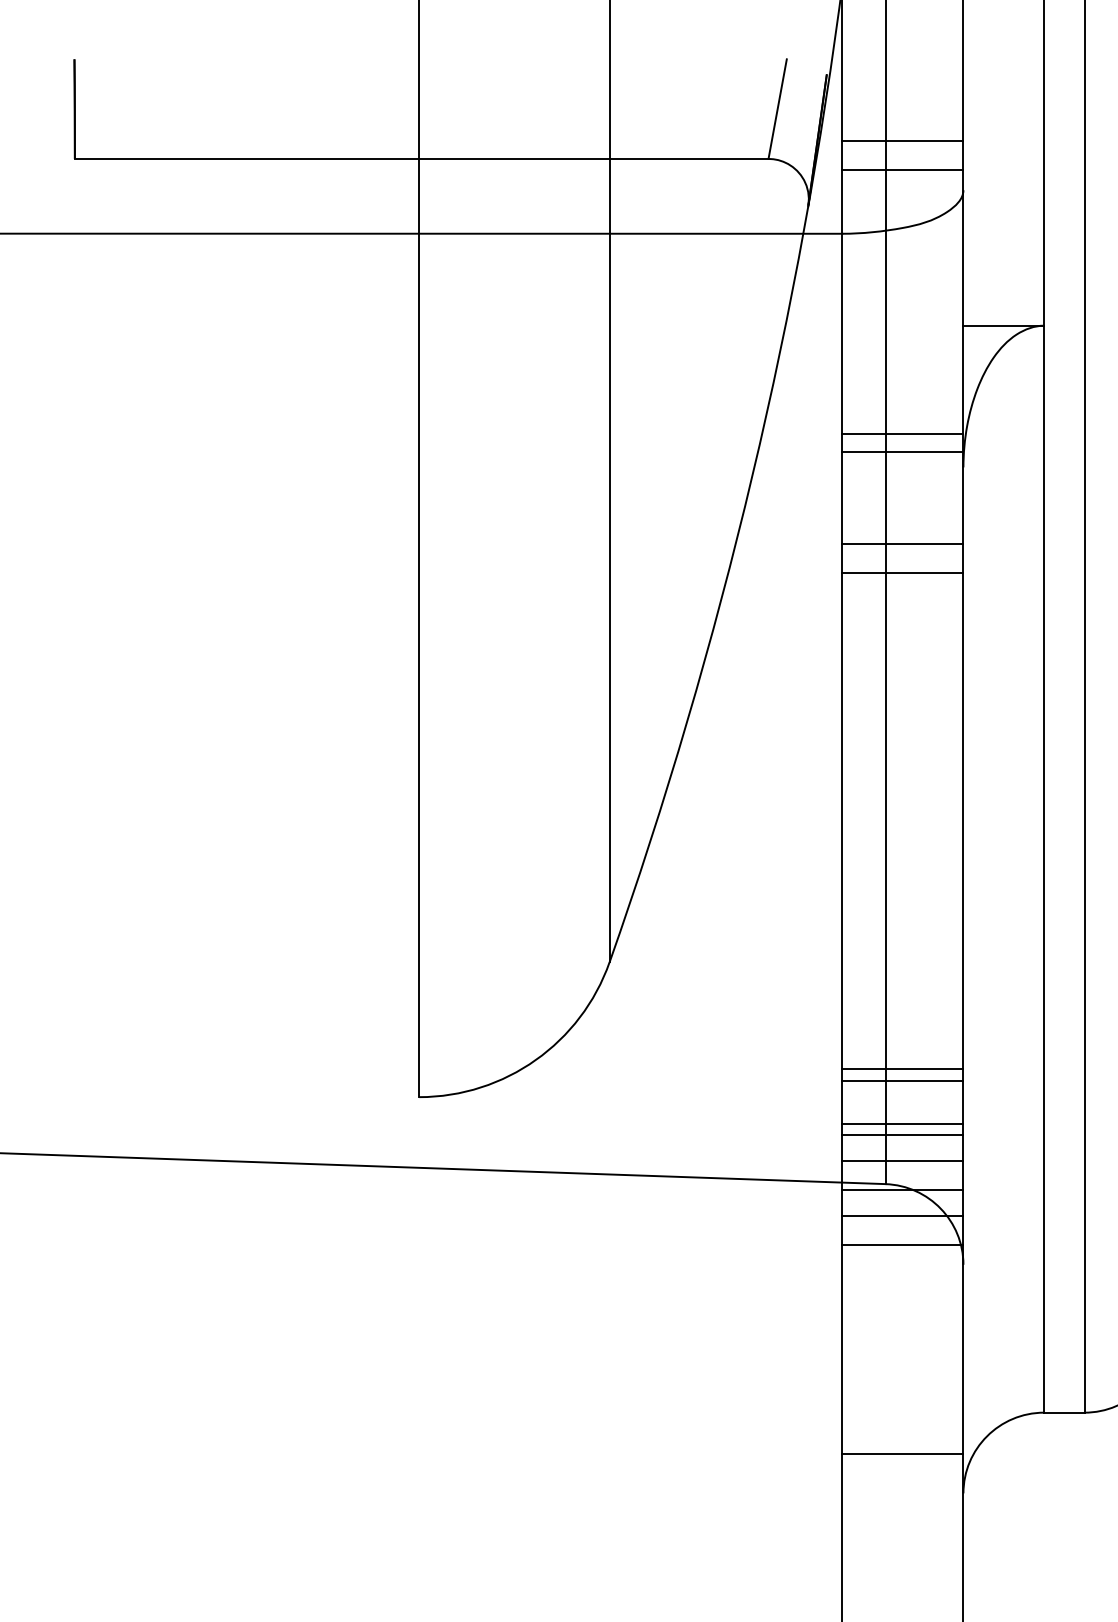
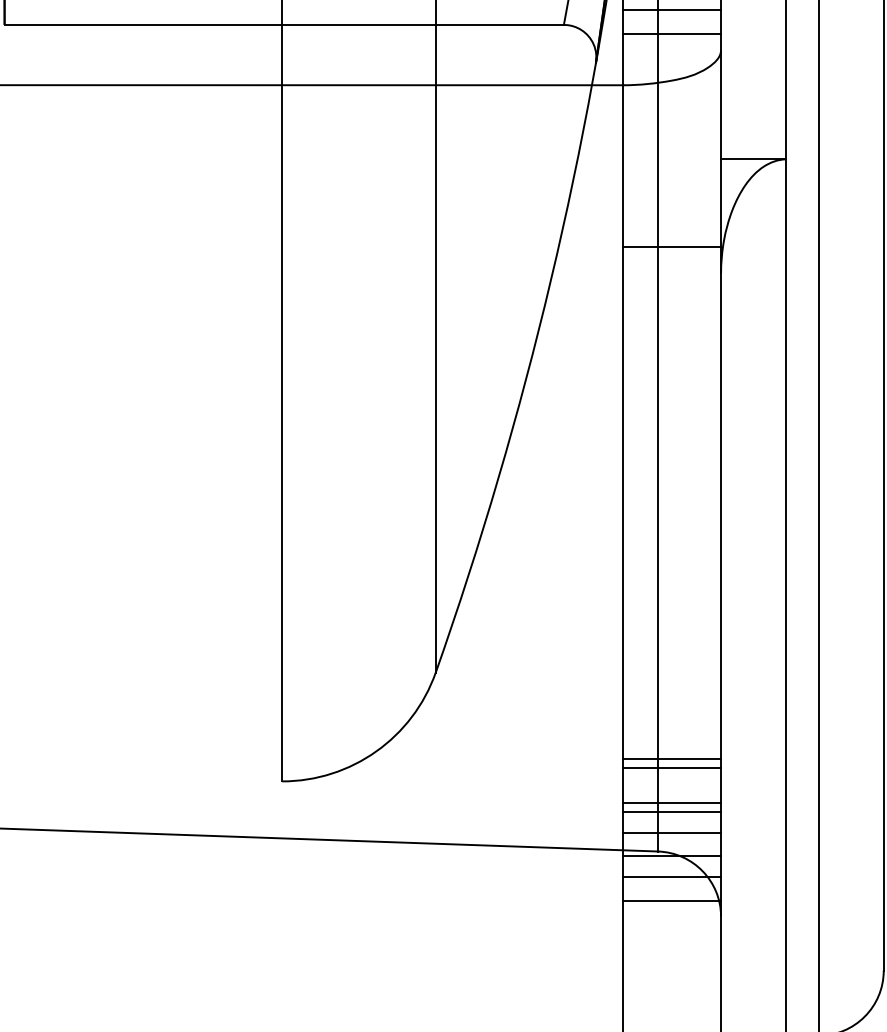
line: (902, 451) -> (671, 260), removed
line: (902, 543) -> (671, 334), removed
line: (902, 572) -> (671, 358), removed

